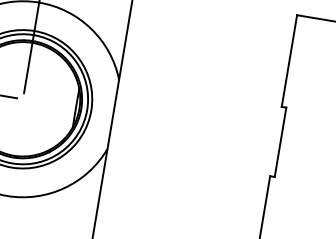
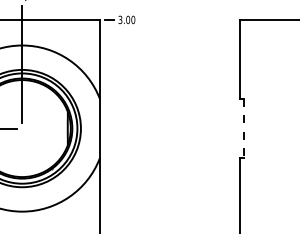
line: (280, 142) -> (243, 128), solid -> dashed

